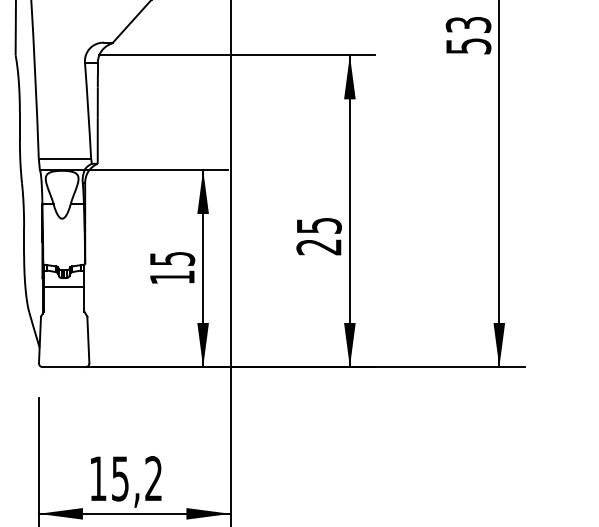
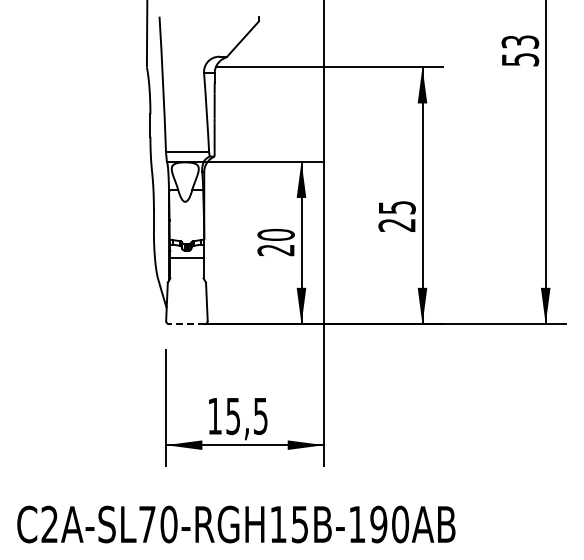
text: (171, 267) -> (275, 242), 15 -> 20
line: (63, 367) -> (186, 324), solid -> dashed
text: (153, 479) -> (260, 416), 15,2 -> 15,5

